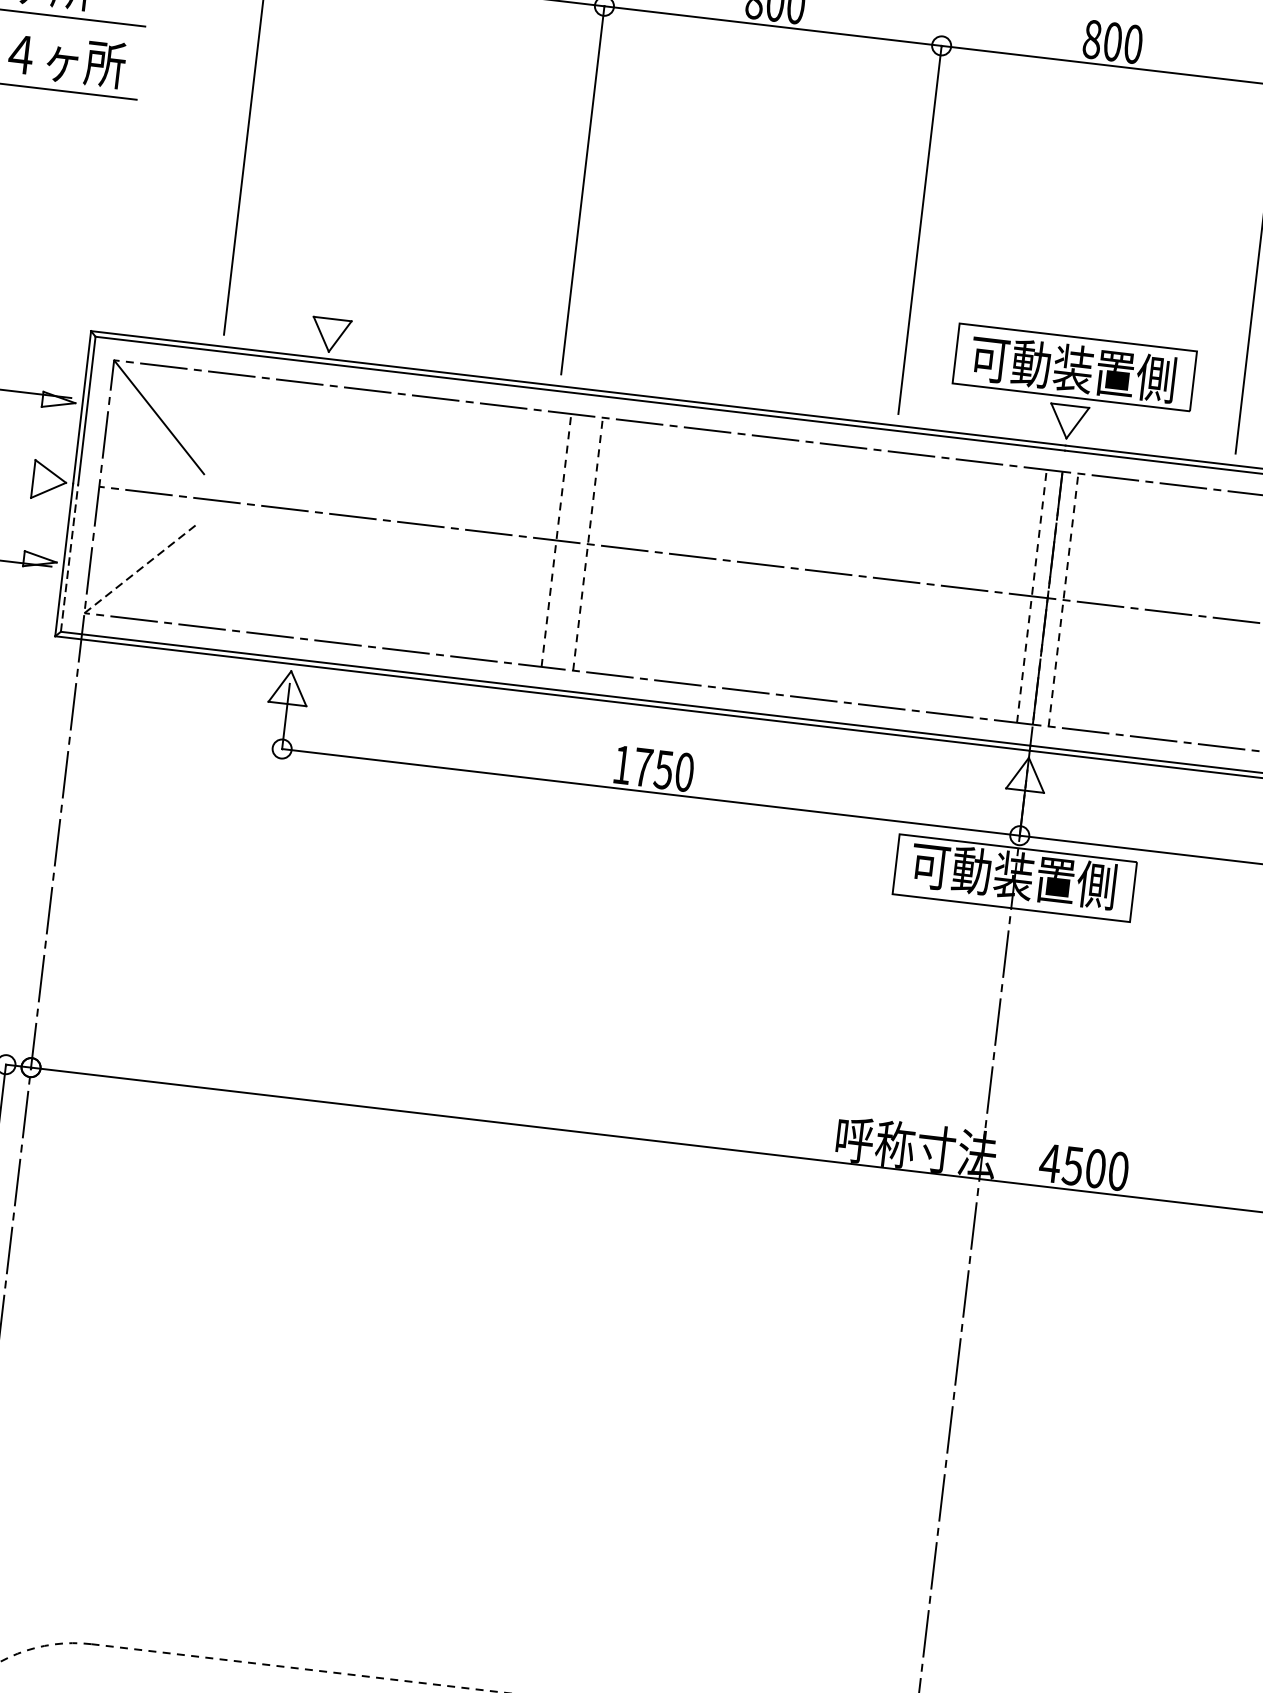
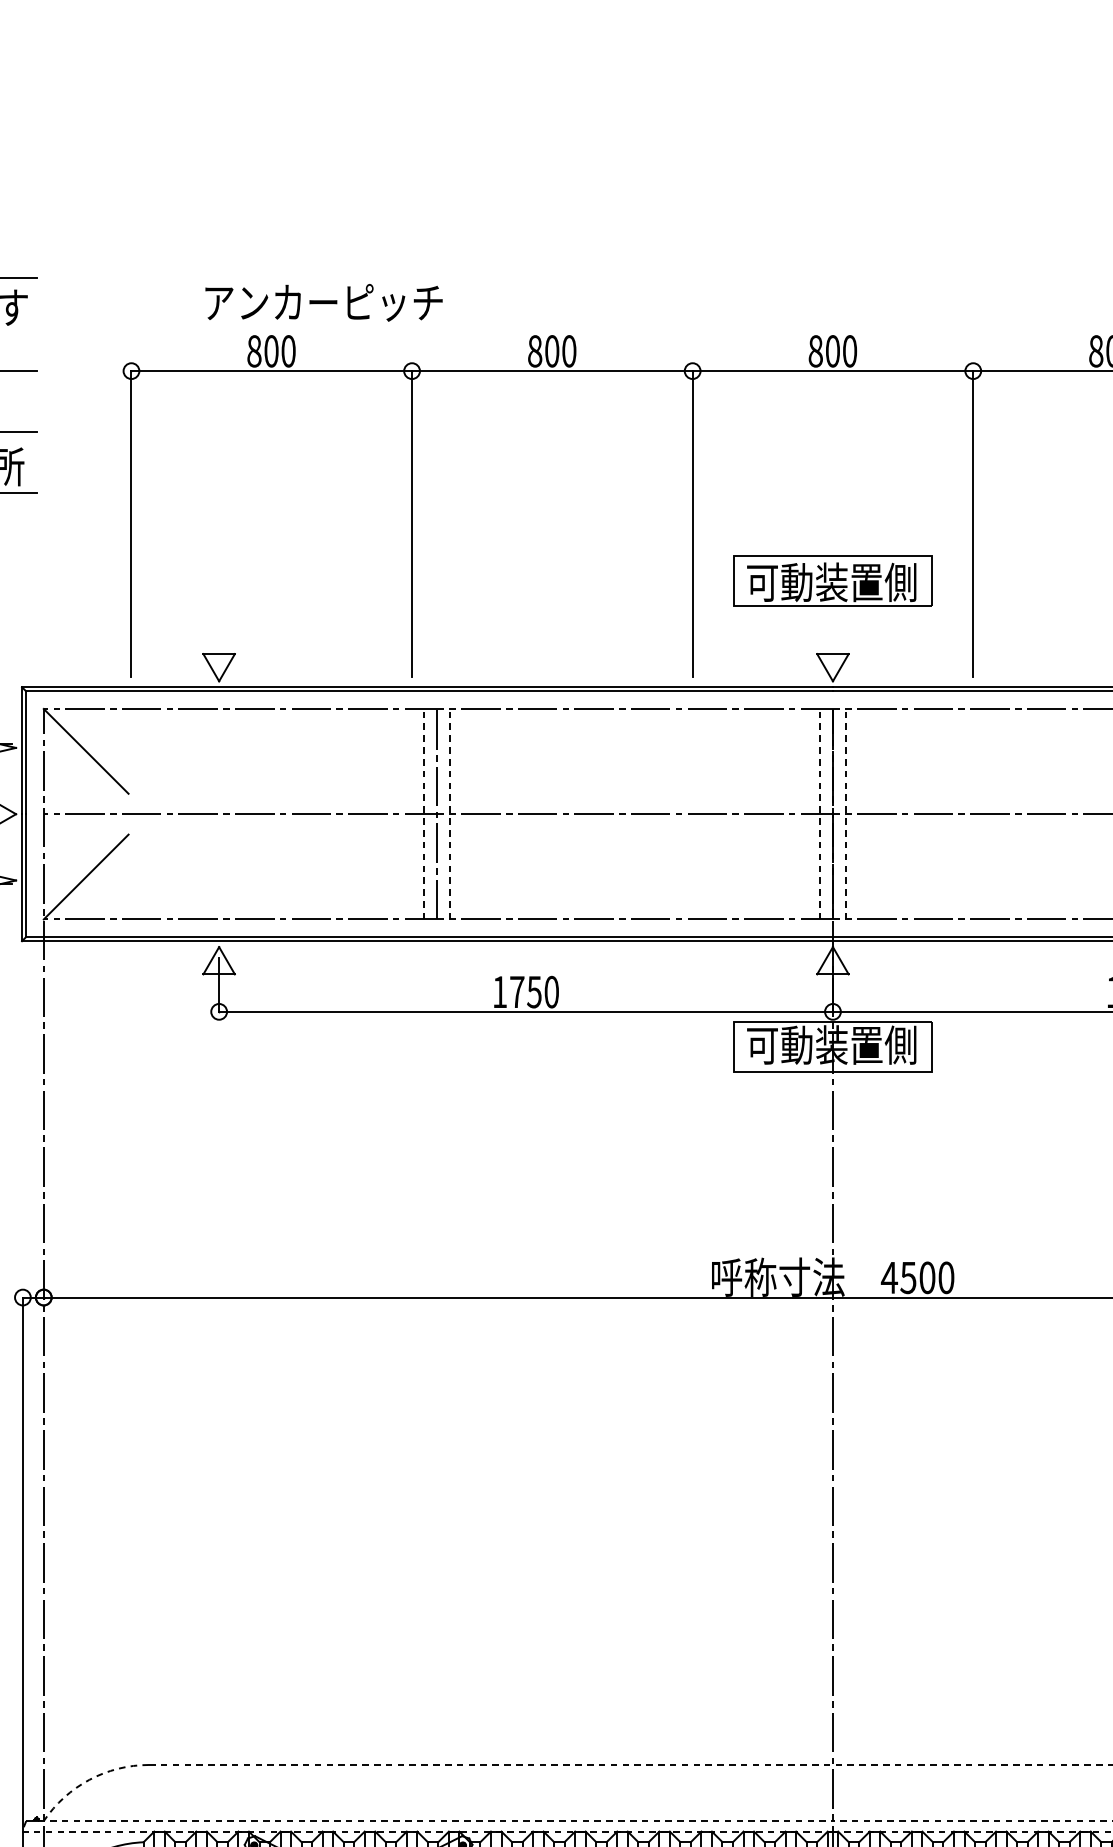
part: (1074, 366) -> (832, 580), moved
line: (572, 541) -> (437, 813), added
line: (69, 557) -> (26, 875), dashed -> solid
line: (141, 568) -> (86, 877), dashed -> solid

